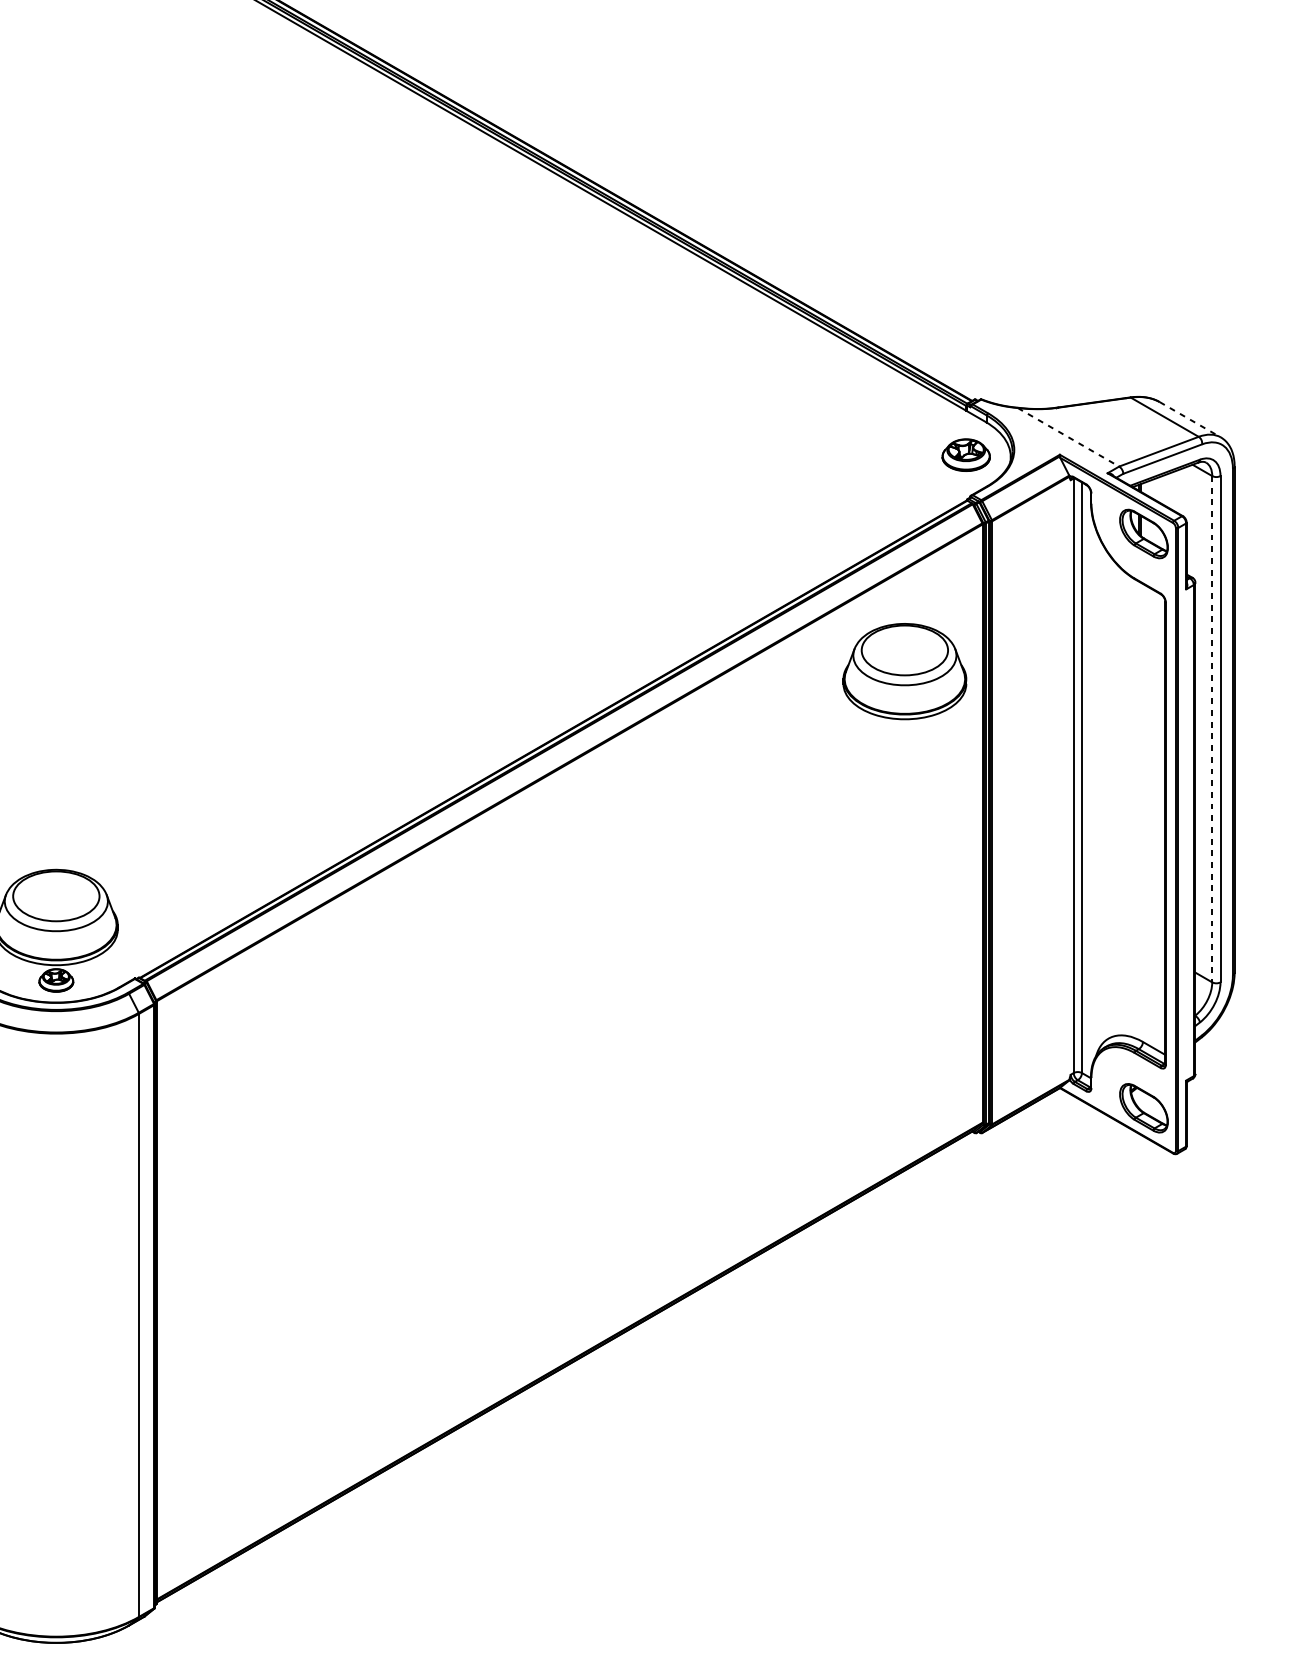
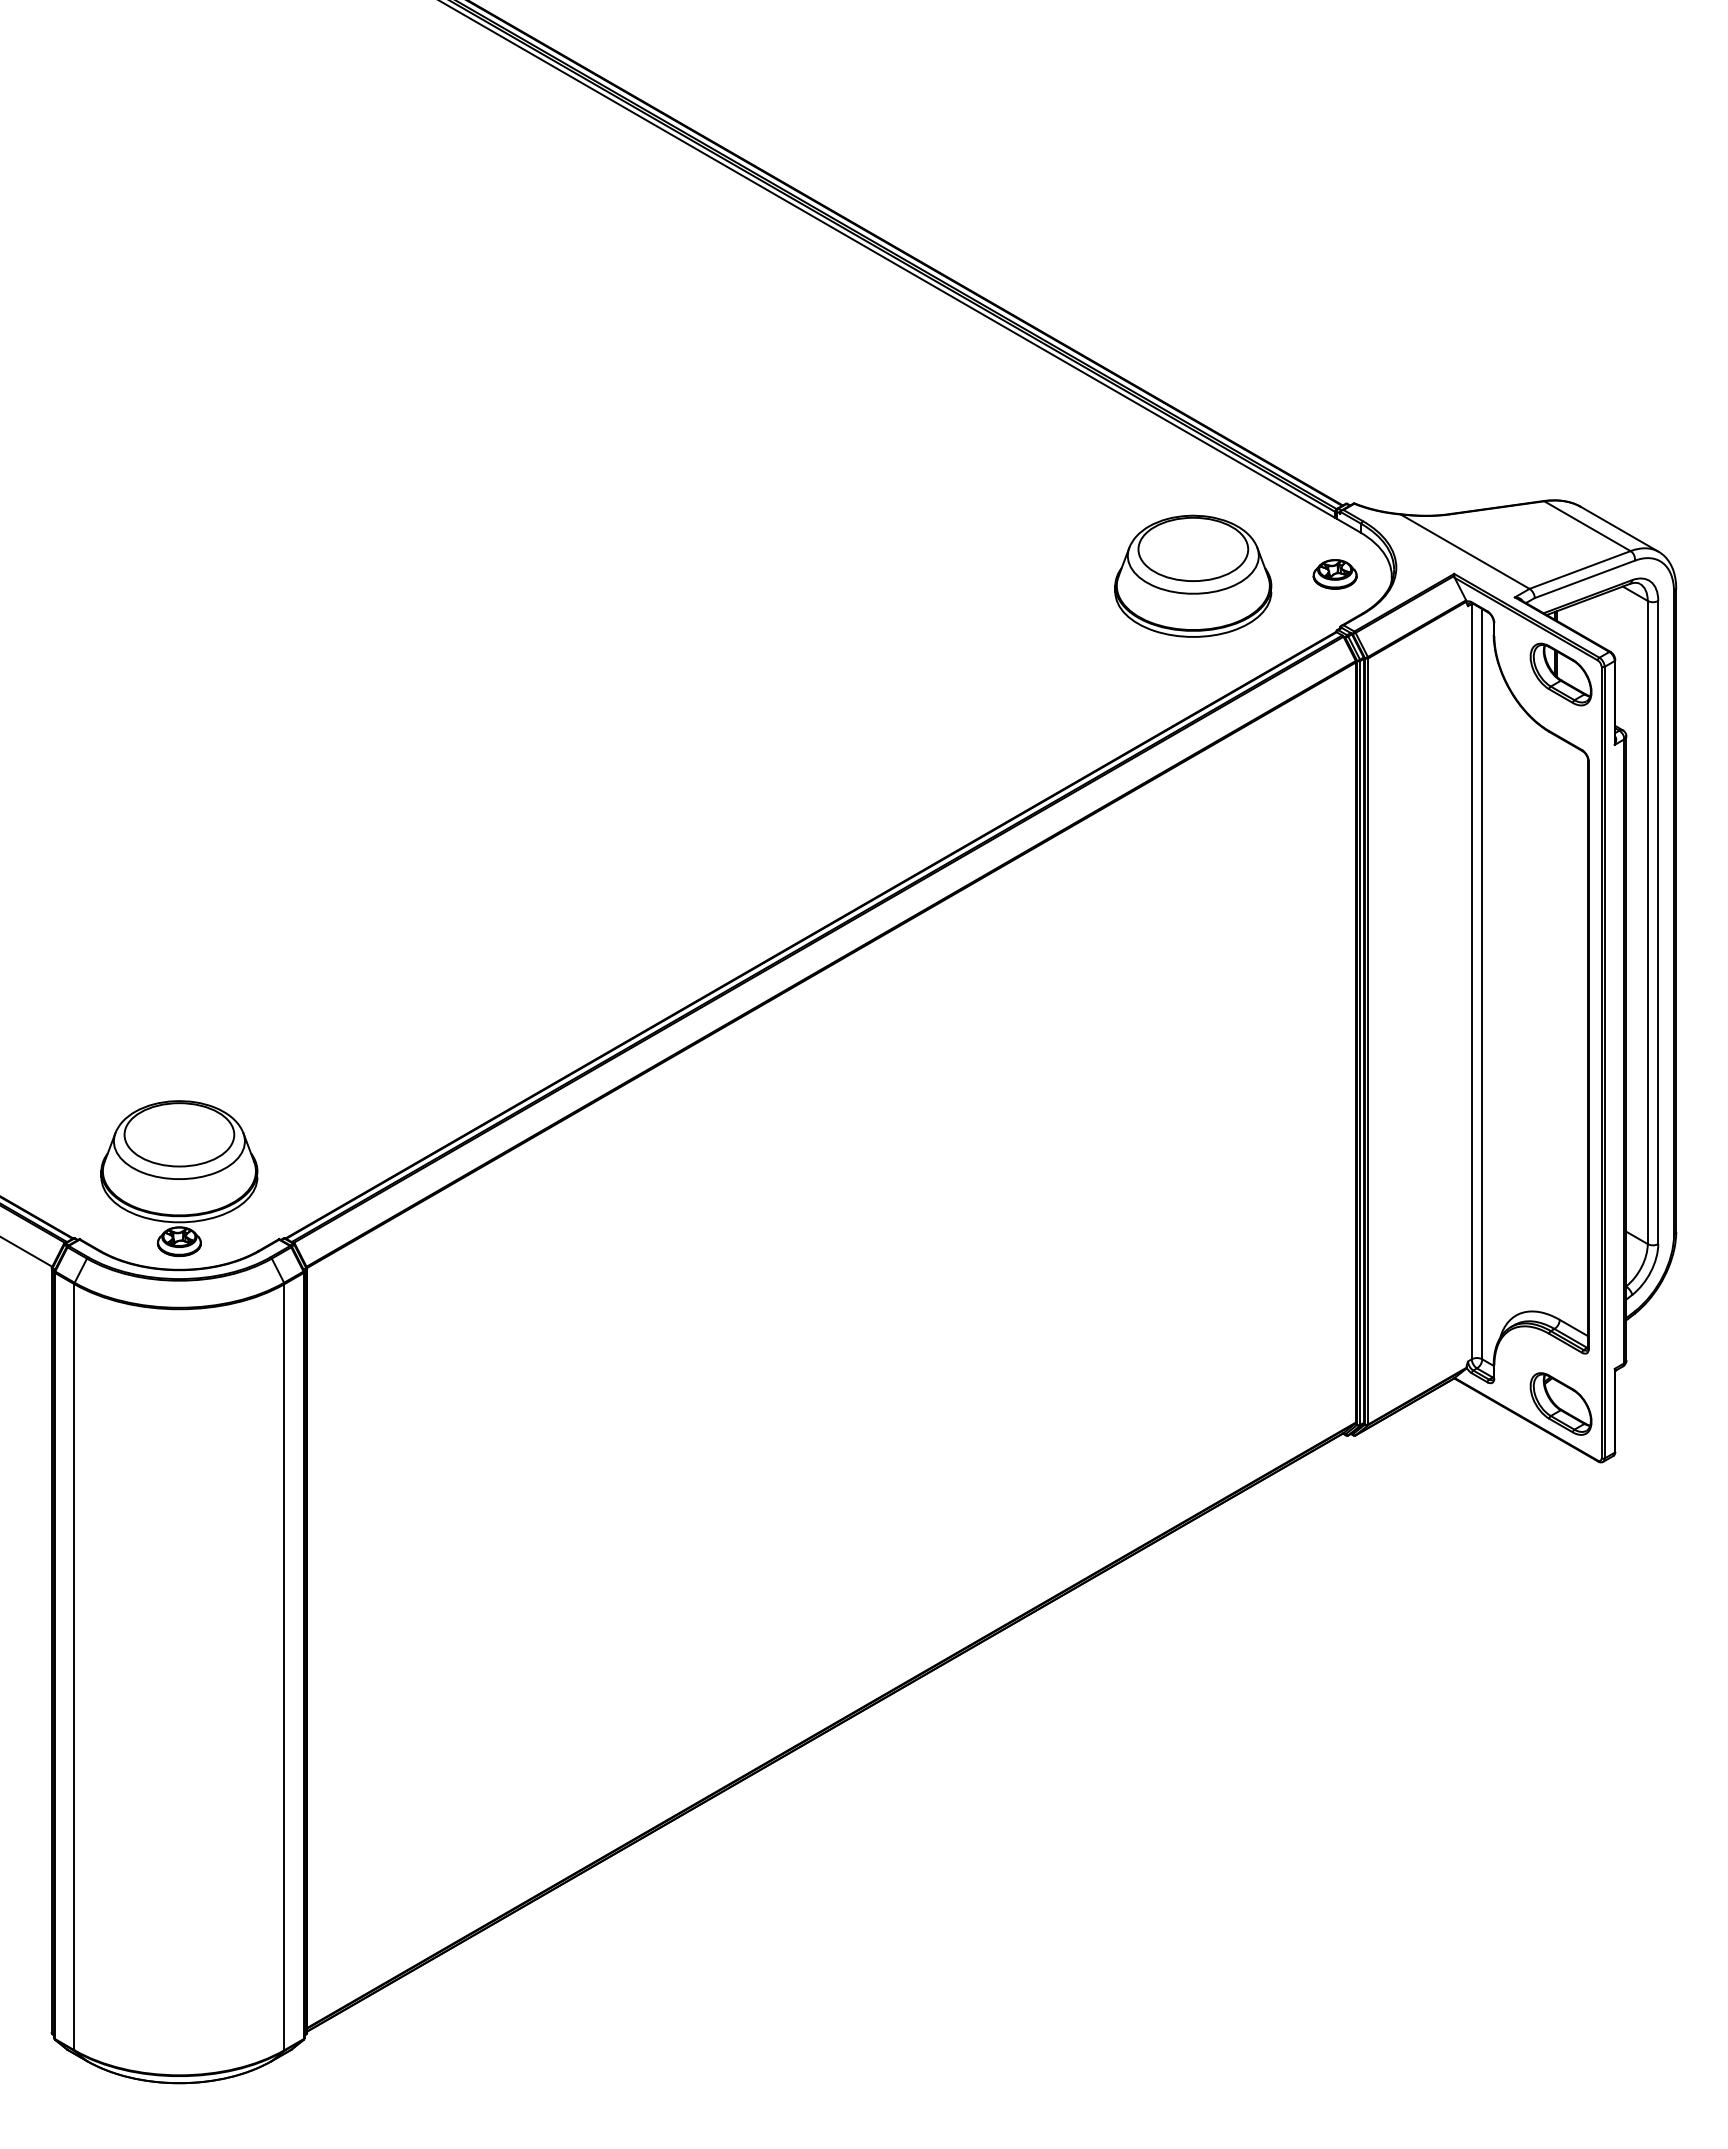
line: (1189, 419) -> (1619, 529), dashed -> solid
line: (1068, 437) -> (1465, 551), dashed -> solid
part: (965, 455) -> (1334, 574), size x0.71
part: (905, 670) -> (1193, 575), moved
line: (1212, 729) -> (1647, 922), dashed -> solid

